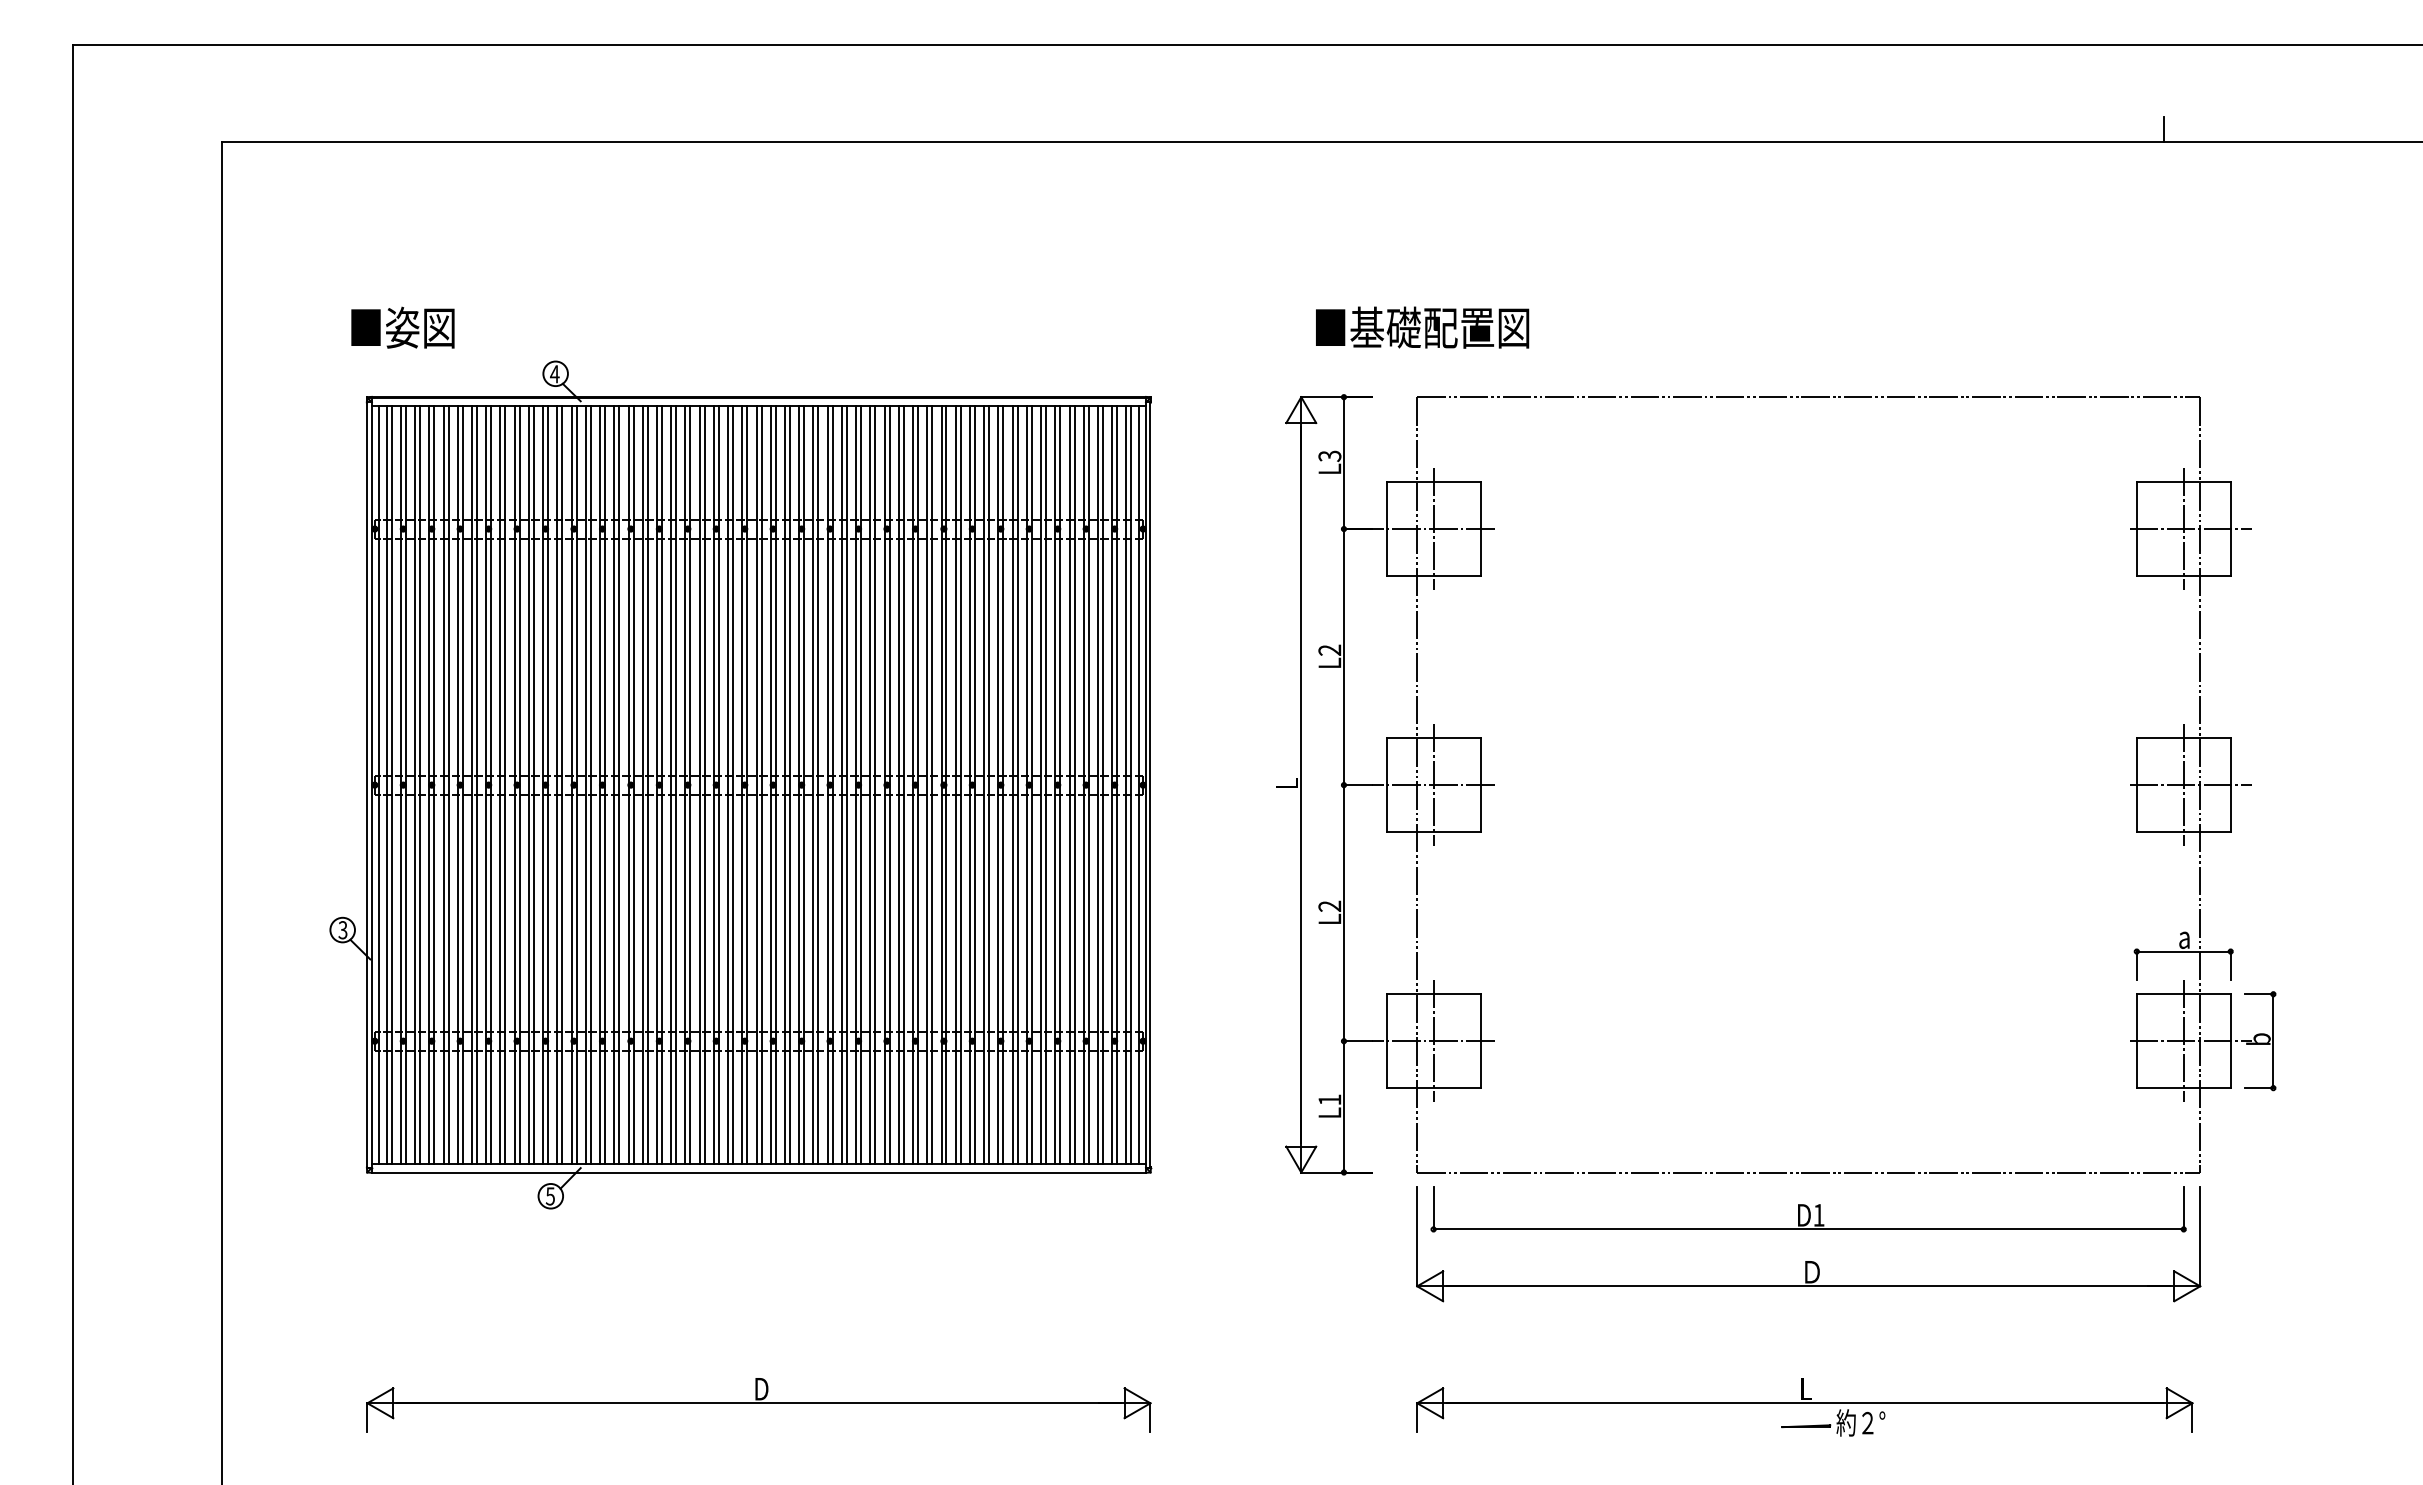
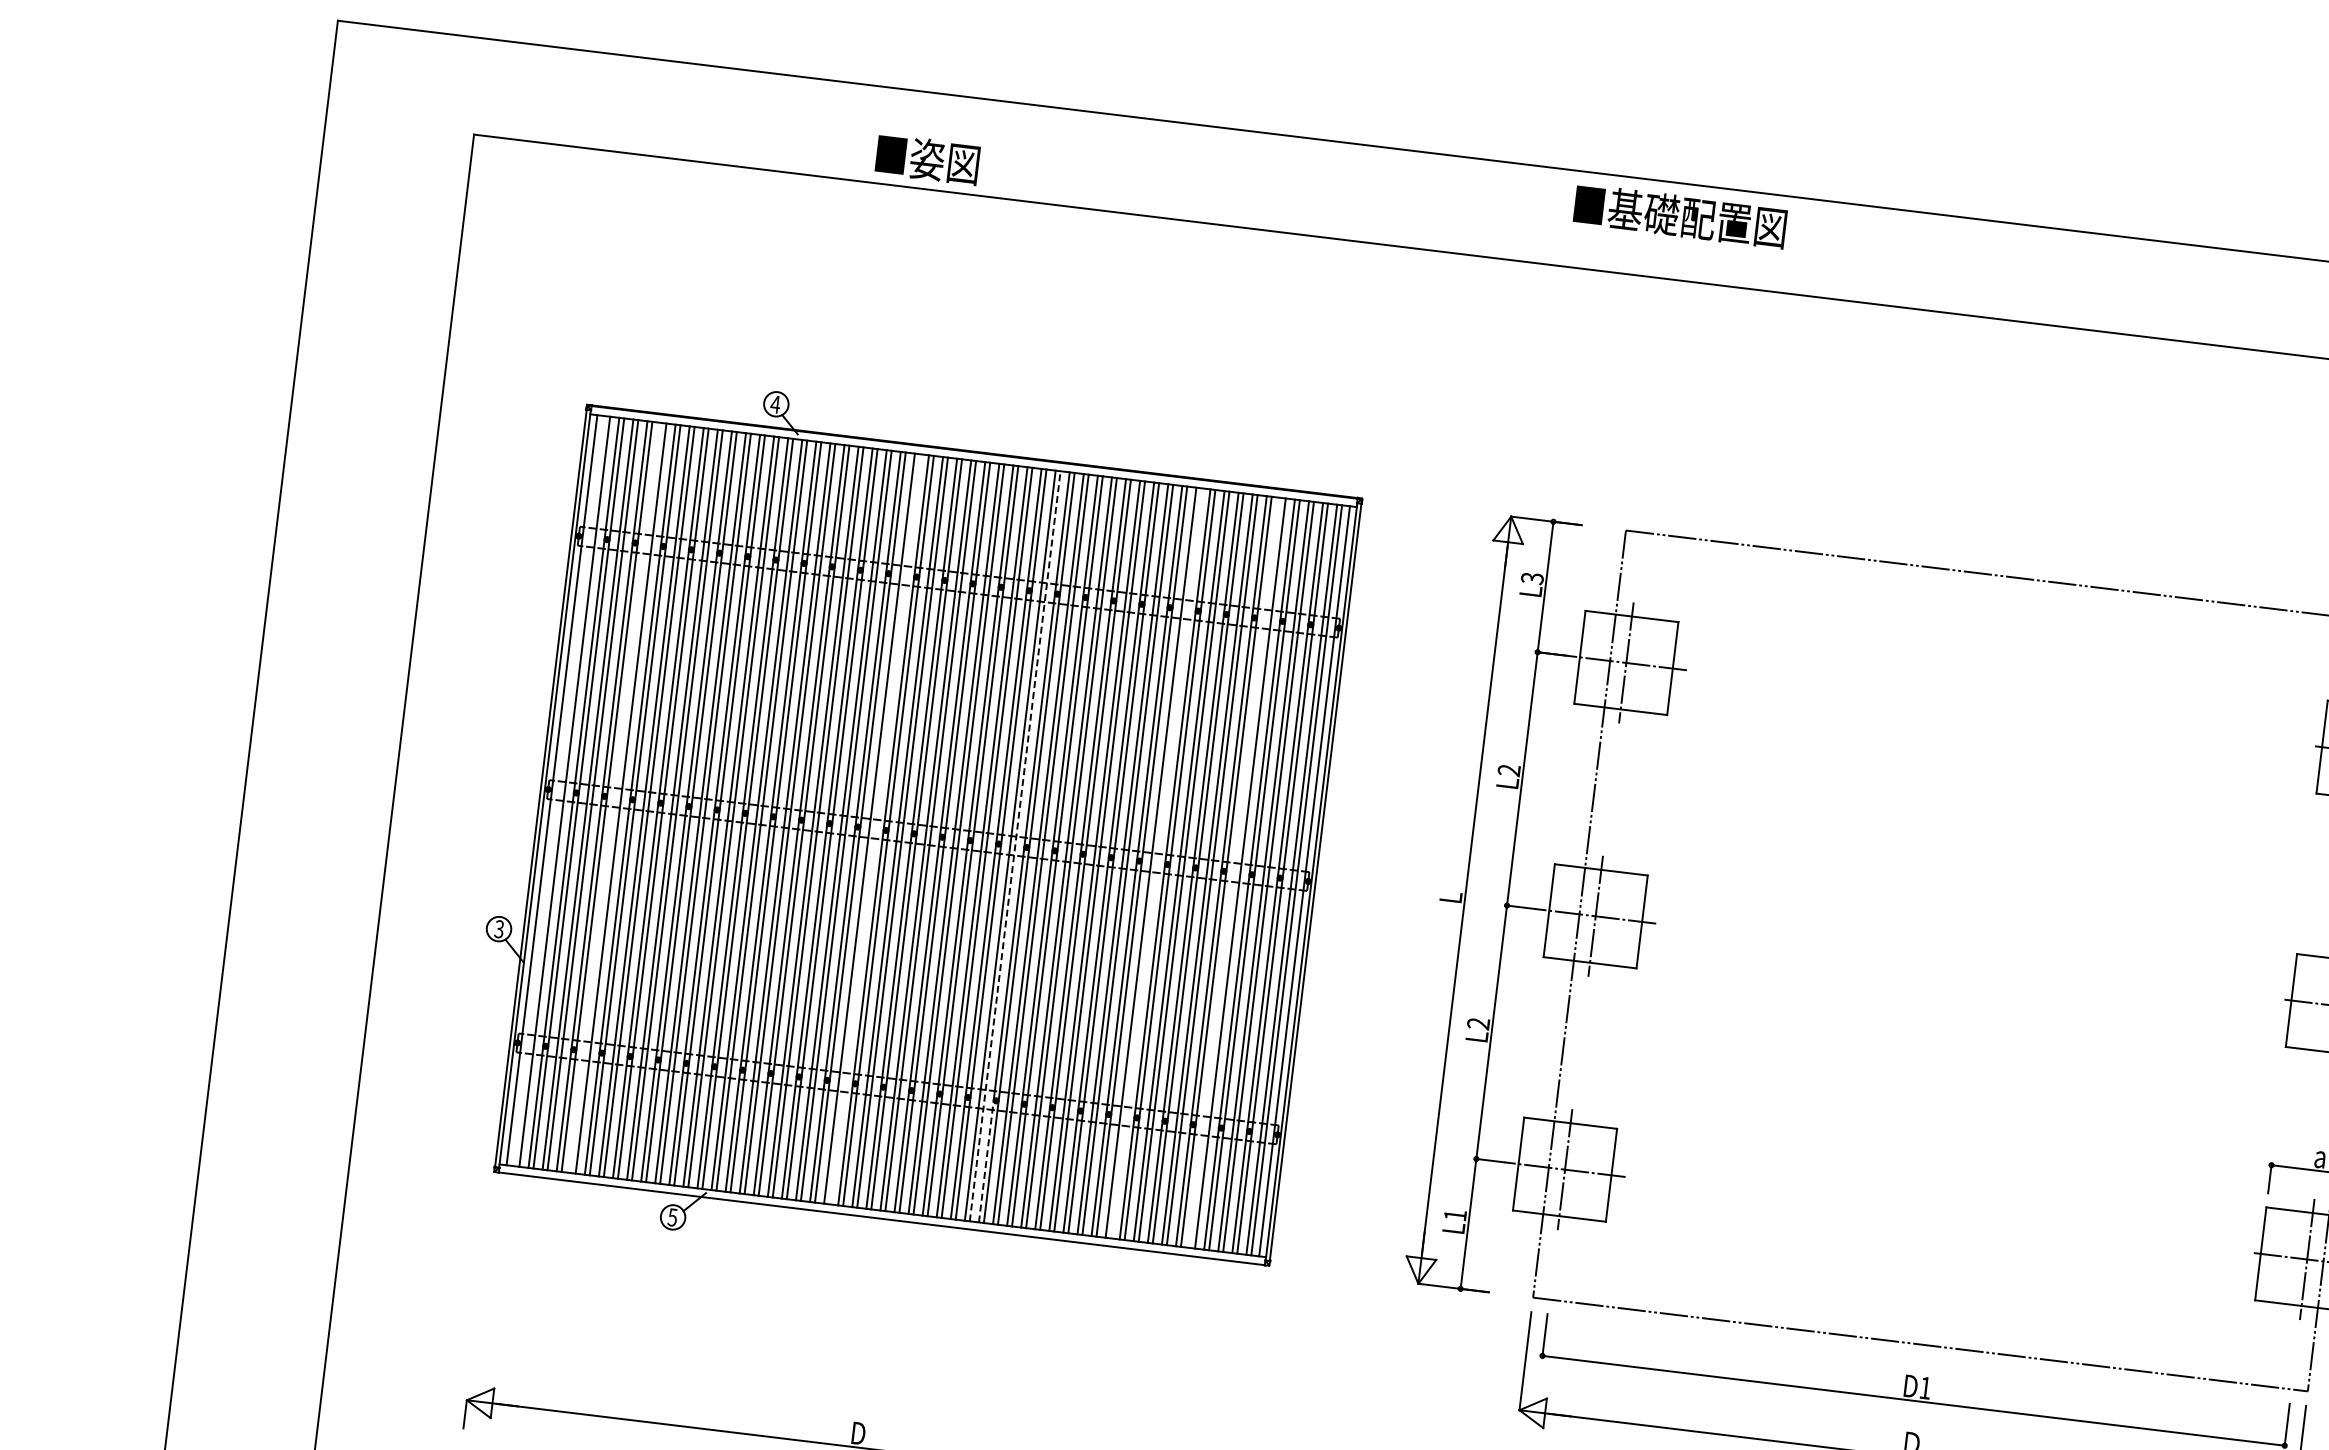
text: (402, 327) -> (927, 159), moved
text: (1422, 327) -> (1680, 216), moved
line: (846, 784) -> (1014, 845), solid -> dashed
line: (386, 785) -> (559, 791), removed
line: (443, 785) -> (616, 798), removed
line: (704, 785) -> (874, 829), removed
line: (989, 785) -> (1156, 863), removed
line: (1069, 785) -> (1235, 873), removed
line: (856, 1102) -> (986, 1161), solid -> dashed

